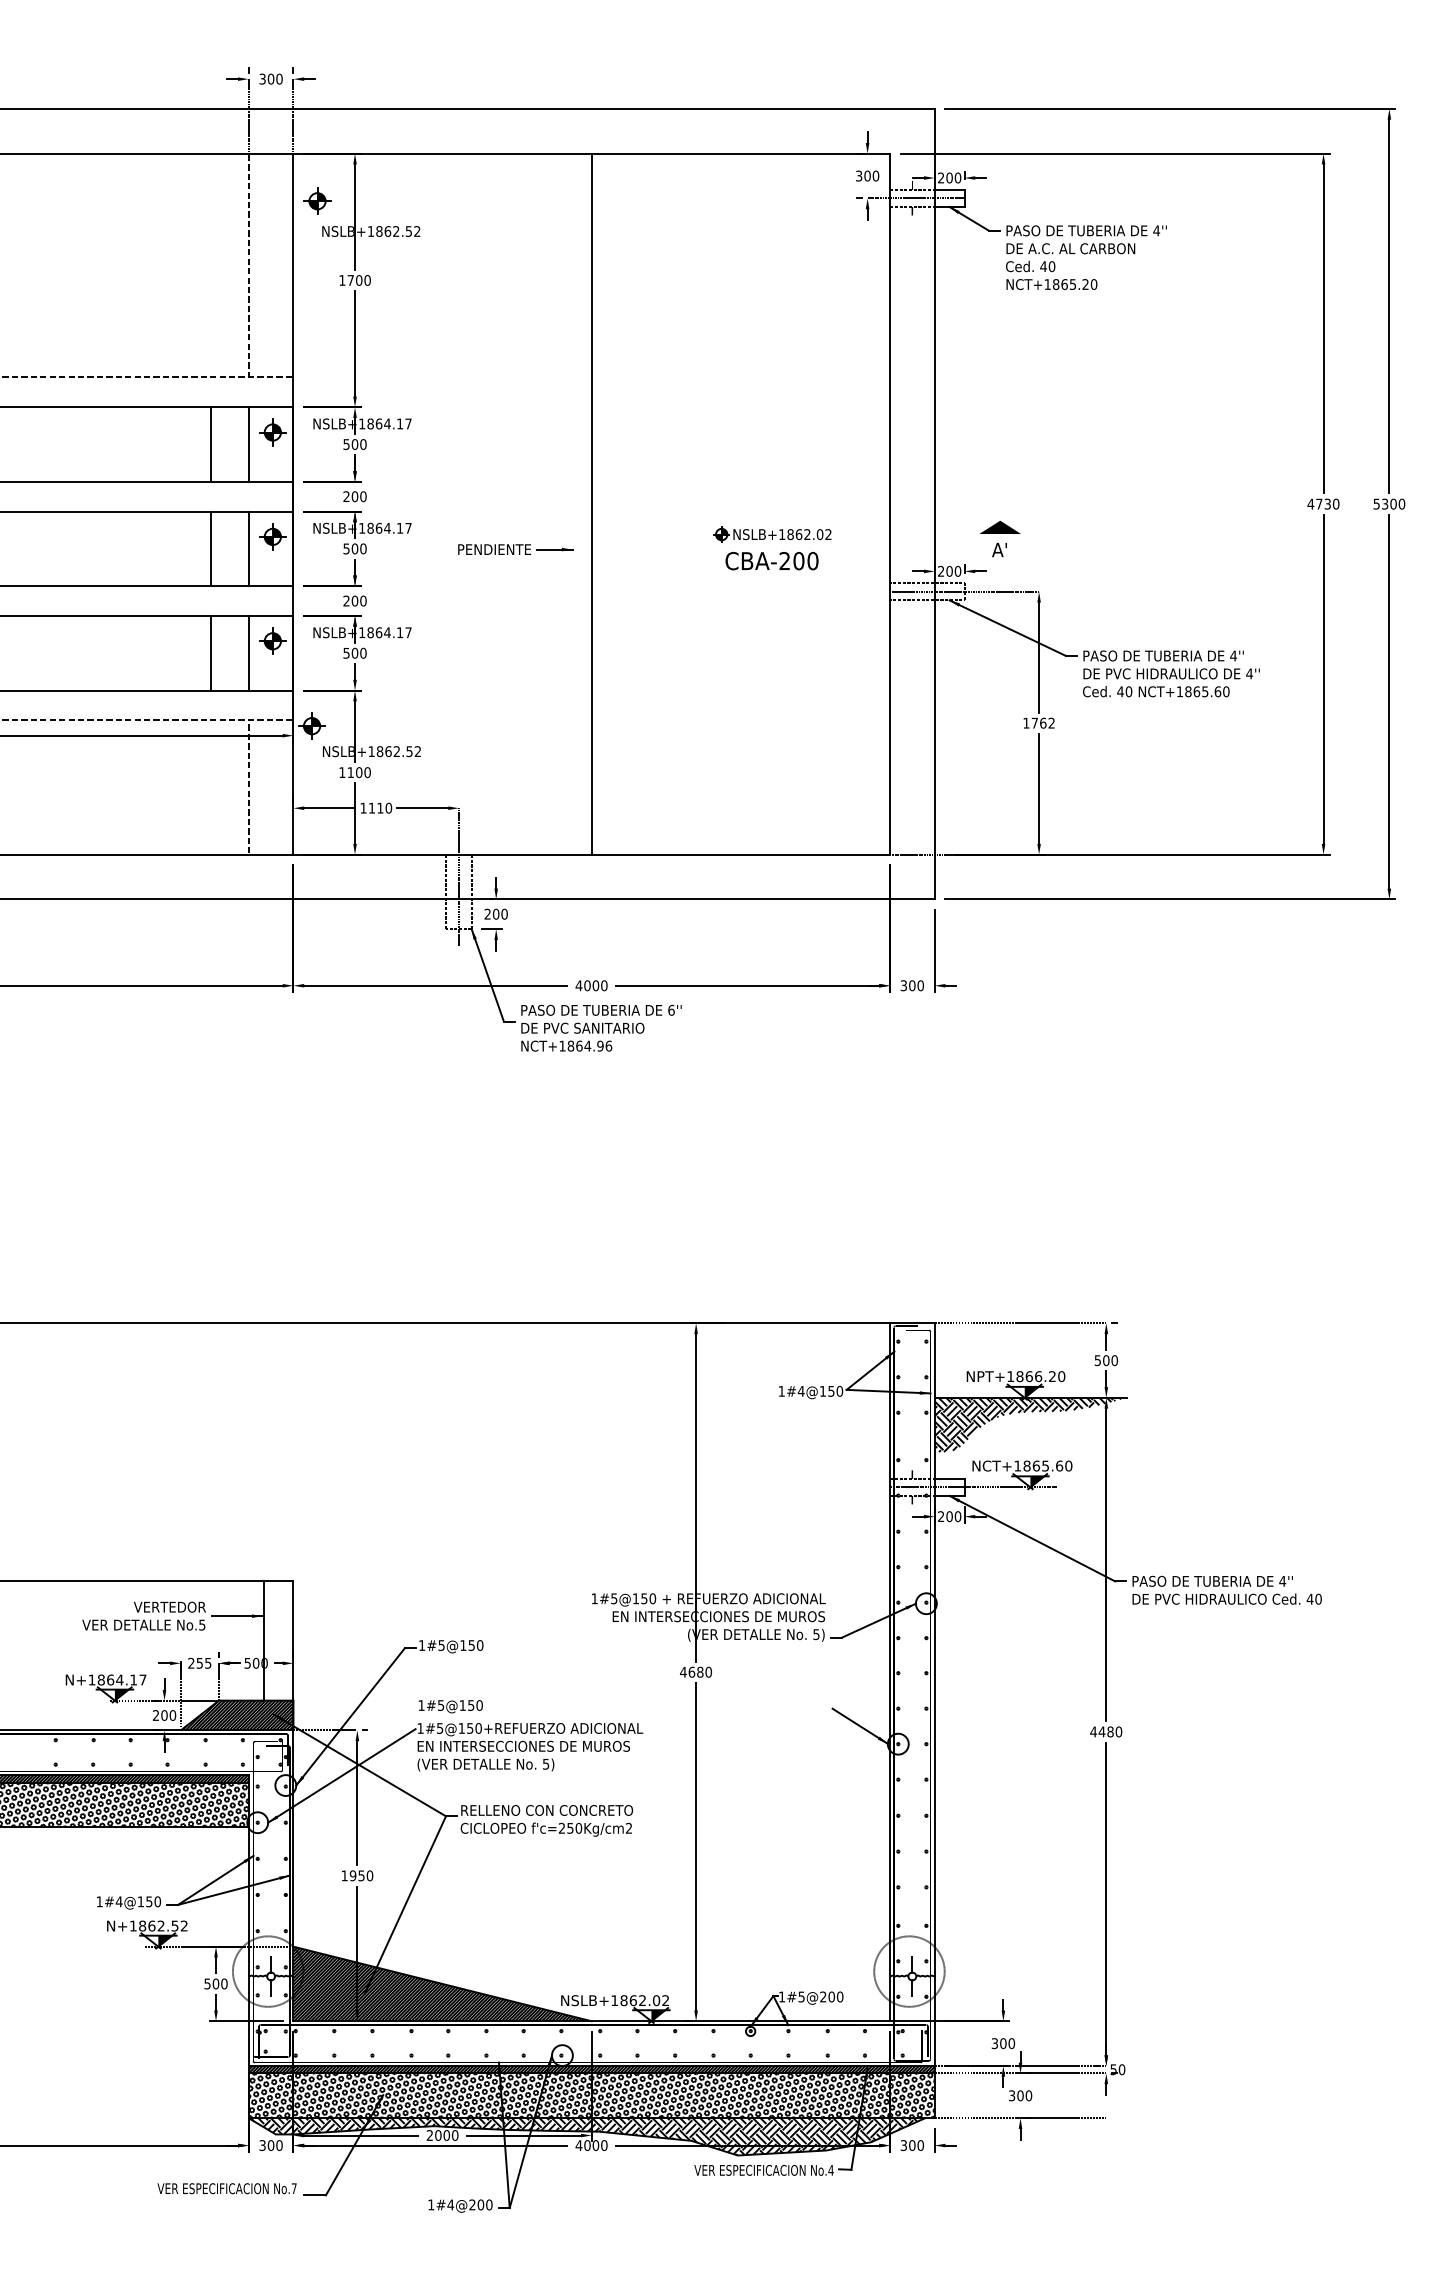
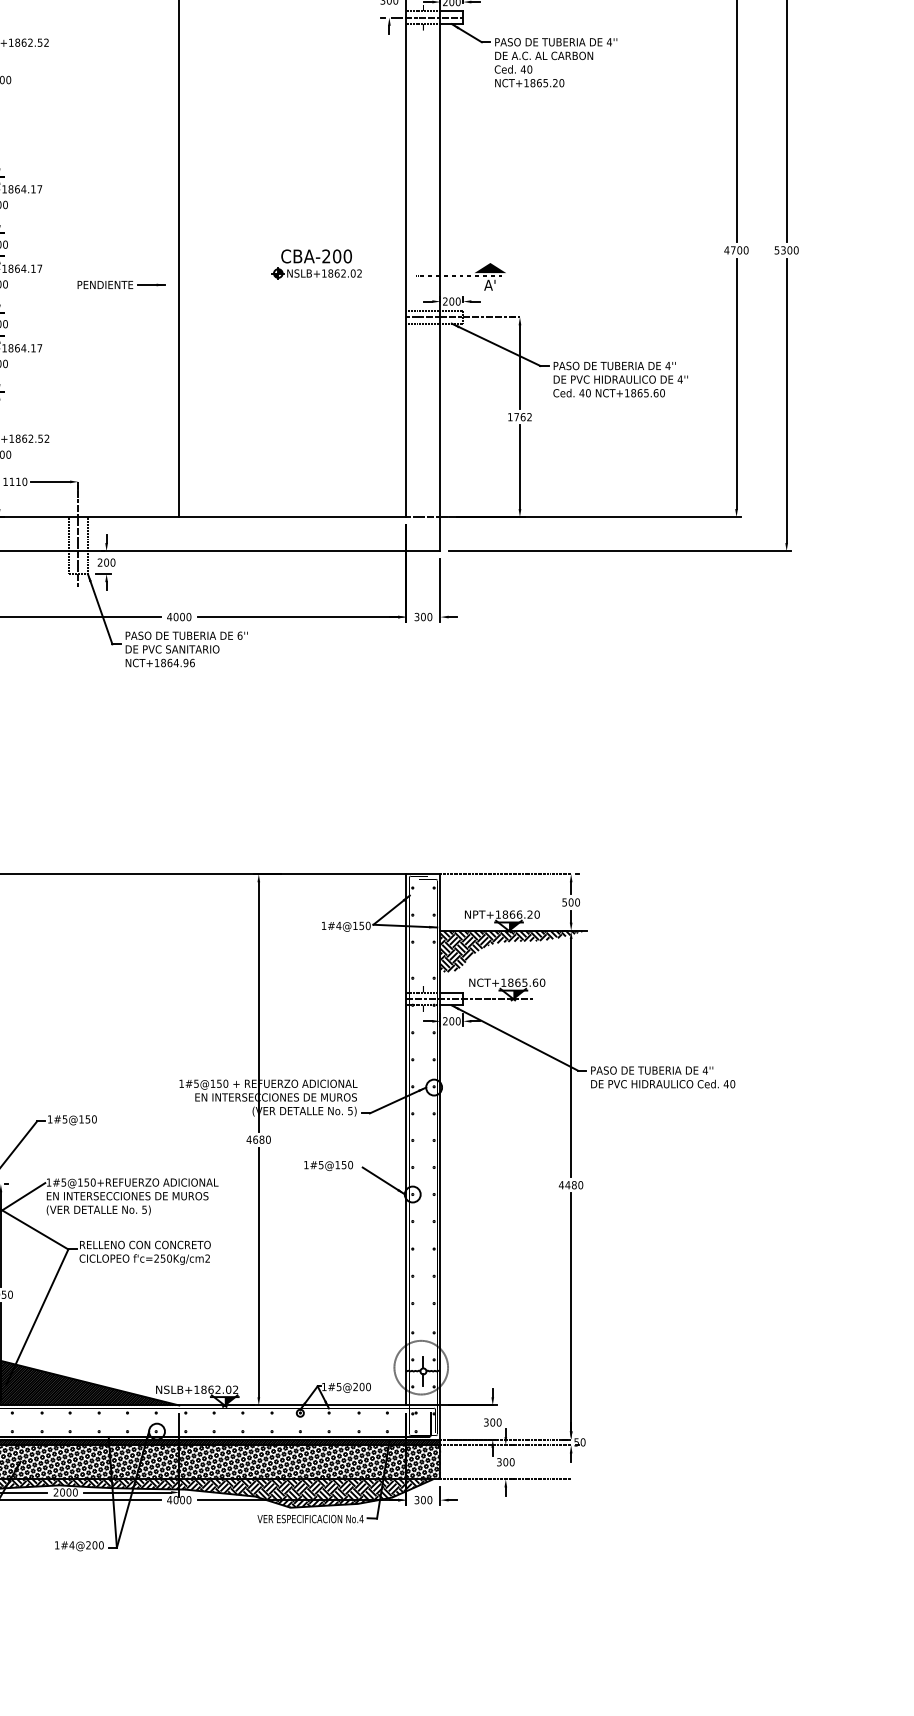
text: (1327, 503) -> (739, 249), 4730 -> 4700
line: (962, 538) -> (461, 276), added
text: (771, 561) -> (316, 256), moved
text: (450, 1706) -> (328, 1165), moved

